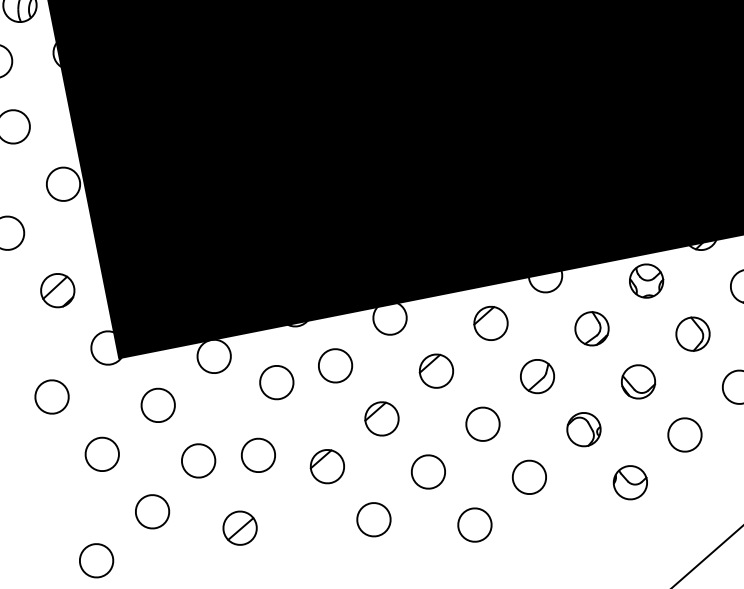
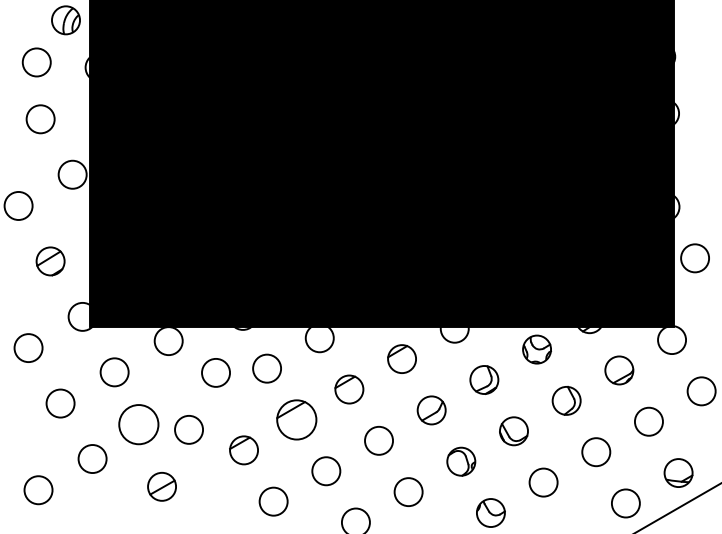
part: (381, 418) -> (296, 419), size x1.4
circle: (198, 460) -> (138, 424), size x1.4

